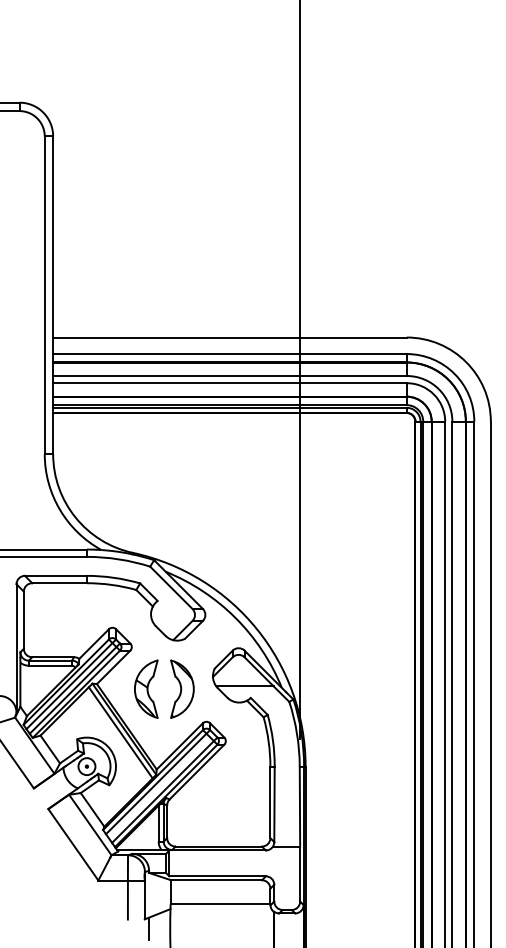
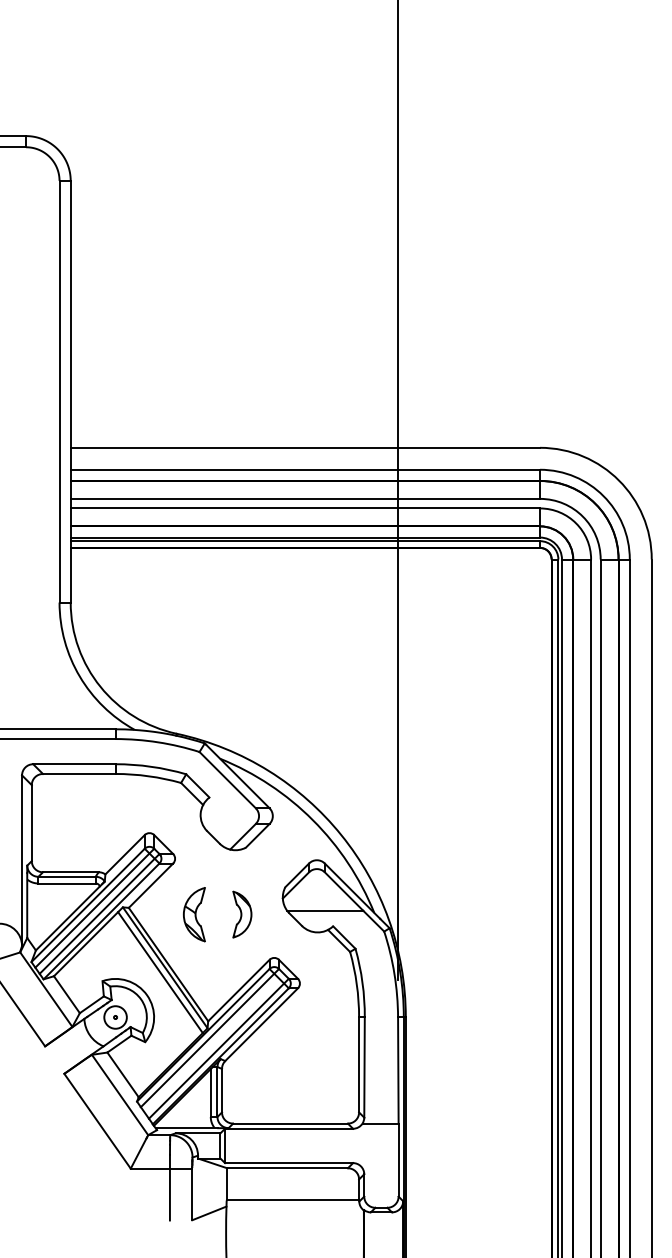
part: (146, 689) -> (194, 914), size x0.7
part: (182, 689) -> (242, 914), size x0.6
line: (148, 929) -> (197, 1233), removed

